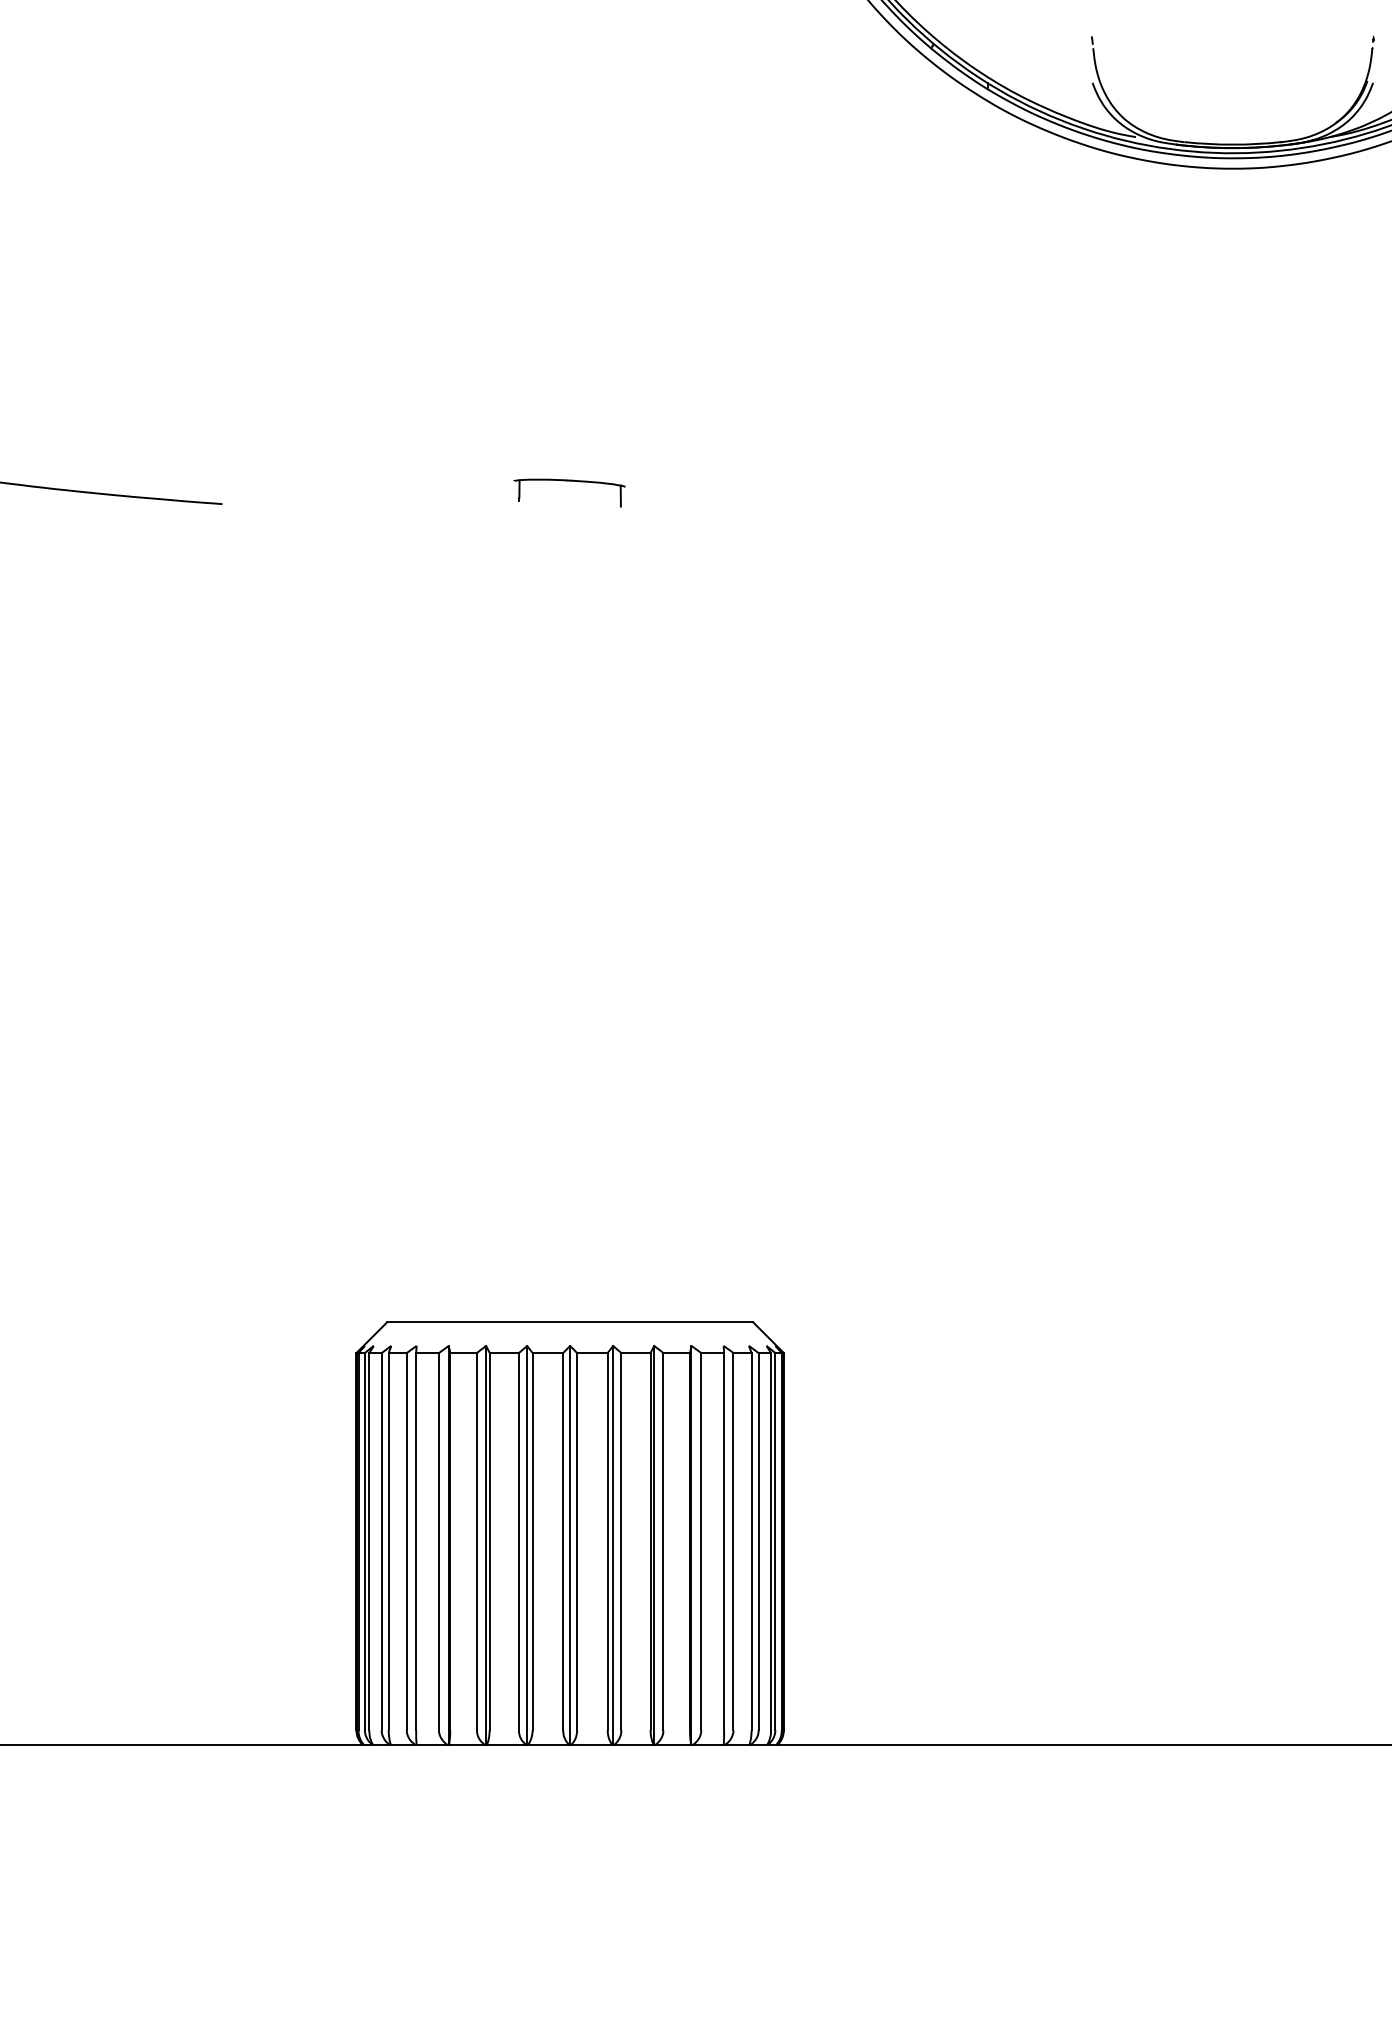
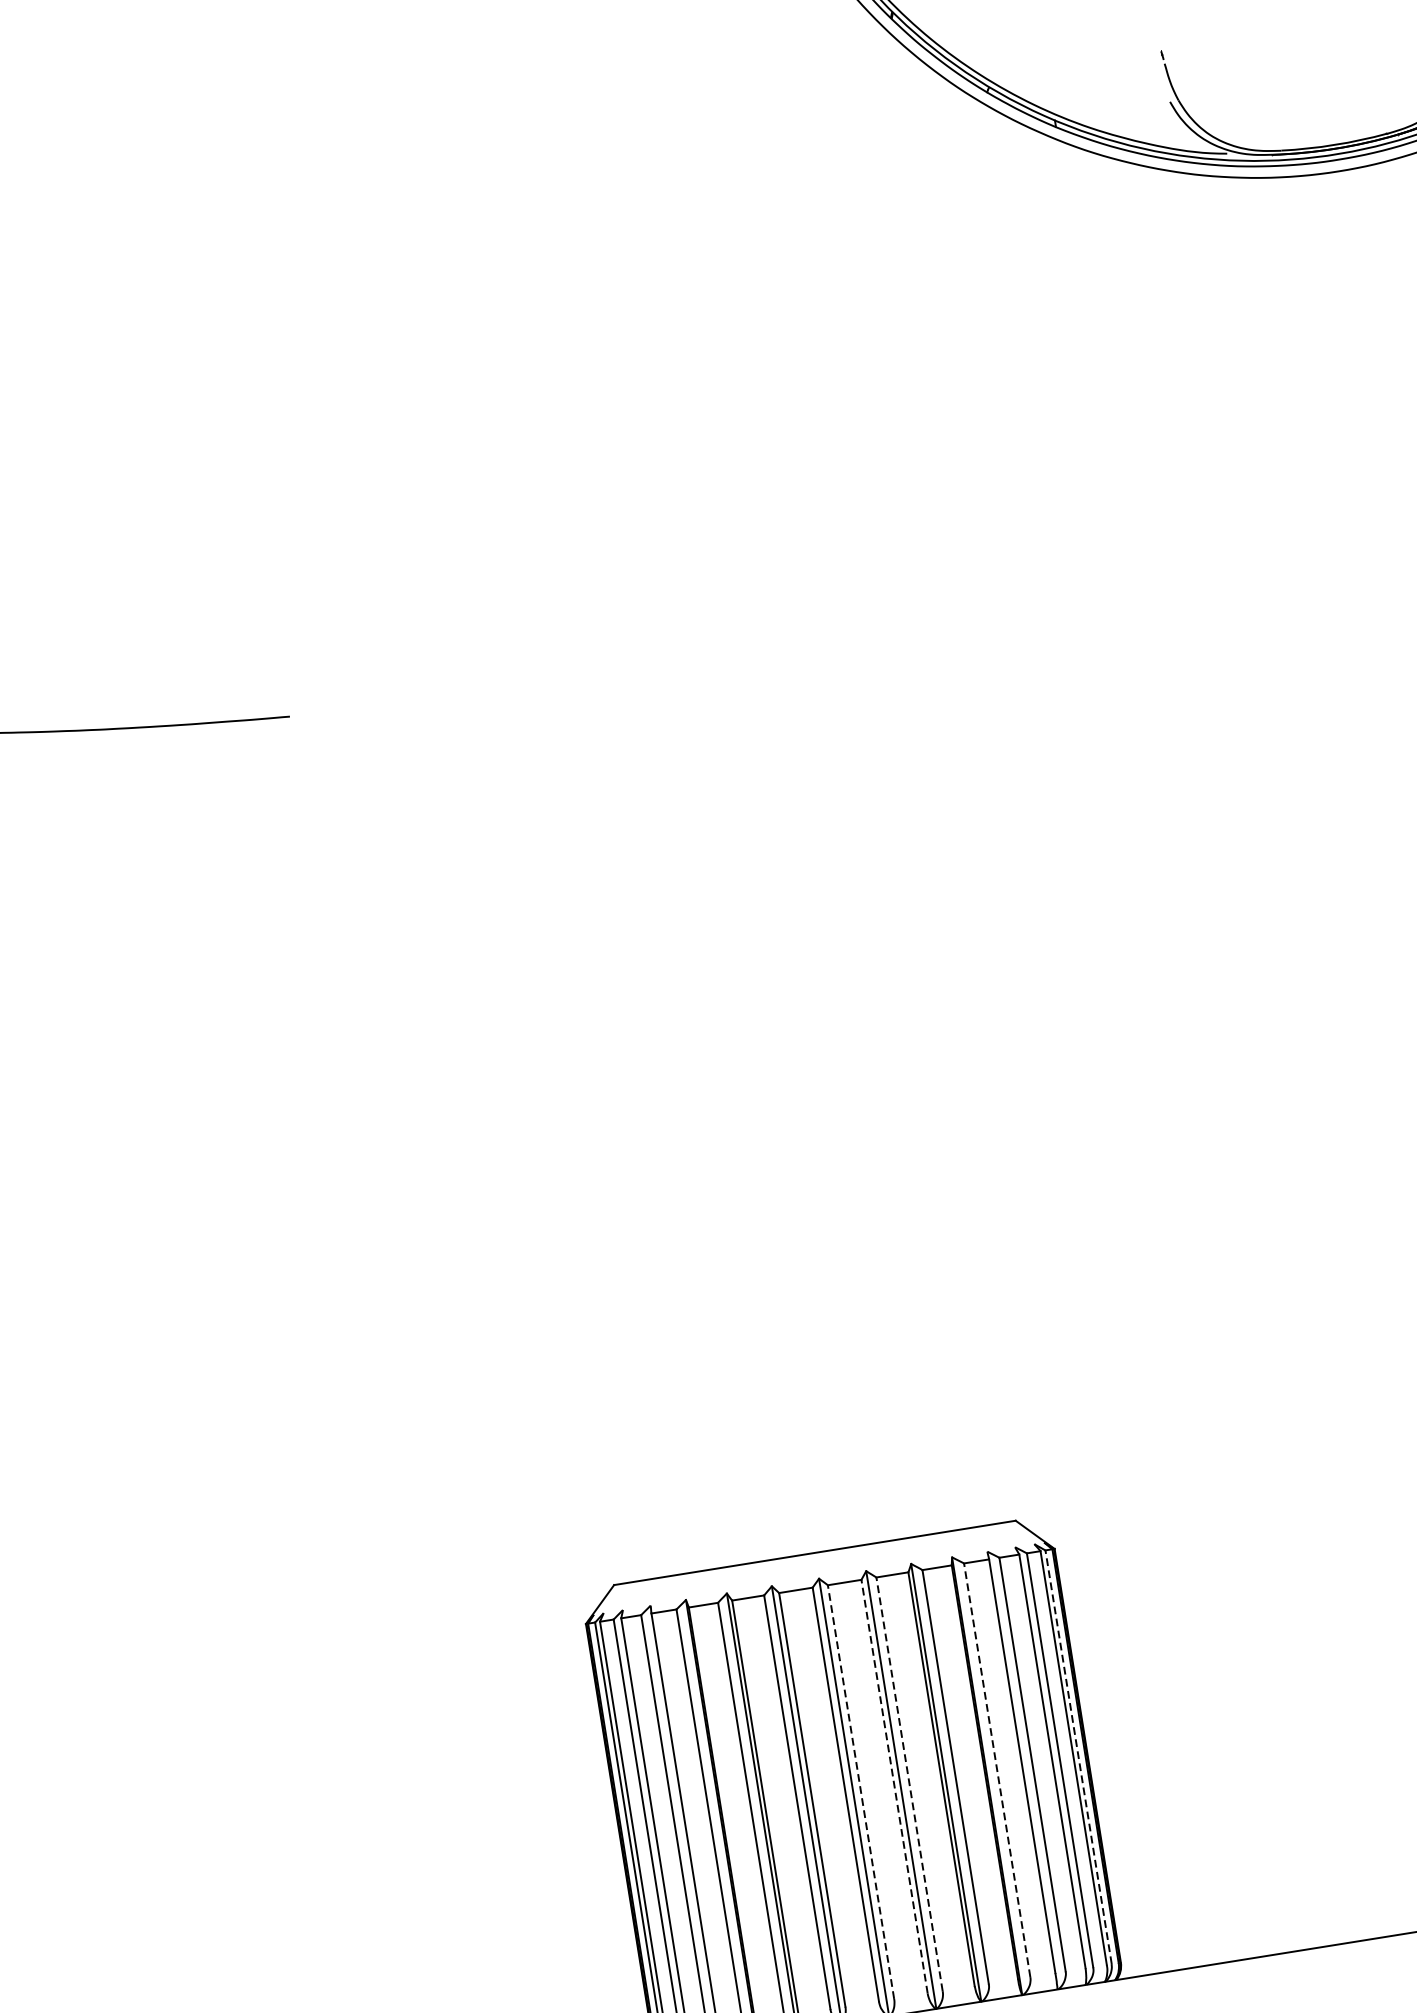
part: (569, 481) -> (666, 630), removed
line: (577, 1541) -> (861, 1791), solid -> dashed
line: (607, 1541) -> (894, 1786), solid -> dashed
line: (621, 1541) -> (909, 1784), solid -> dashed
line: (701, 1541) -> (997, 1770), solid -> dashed
line: (775, 1541) -> (1078, 1757), solid -> dashed

